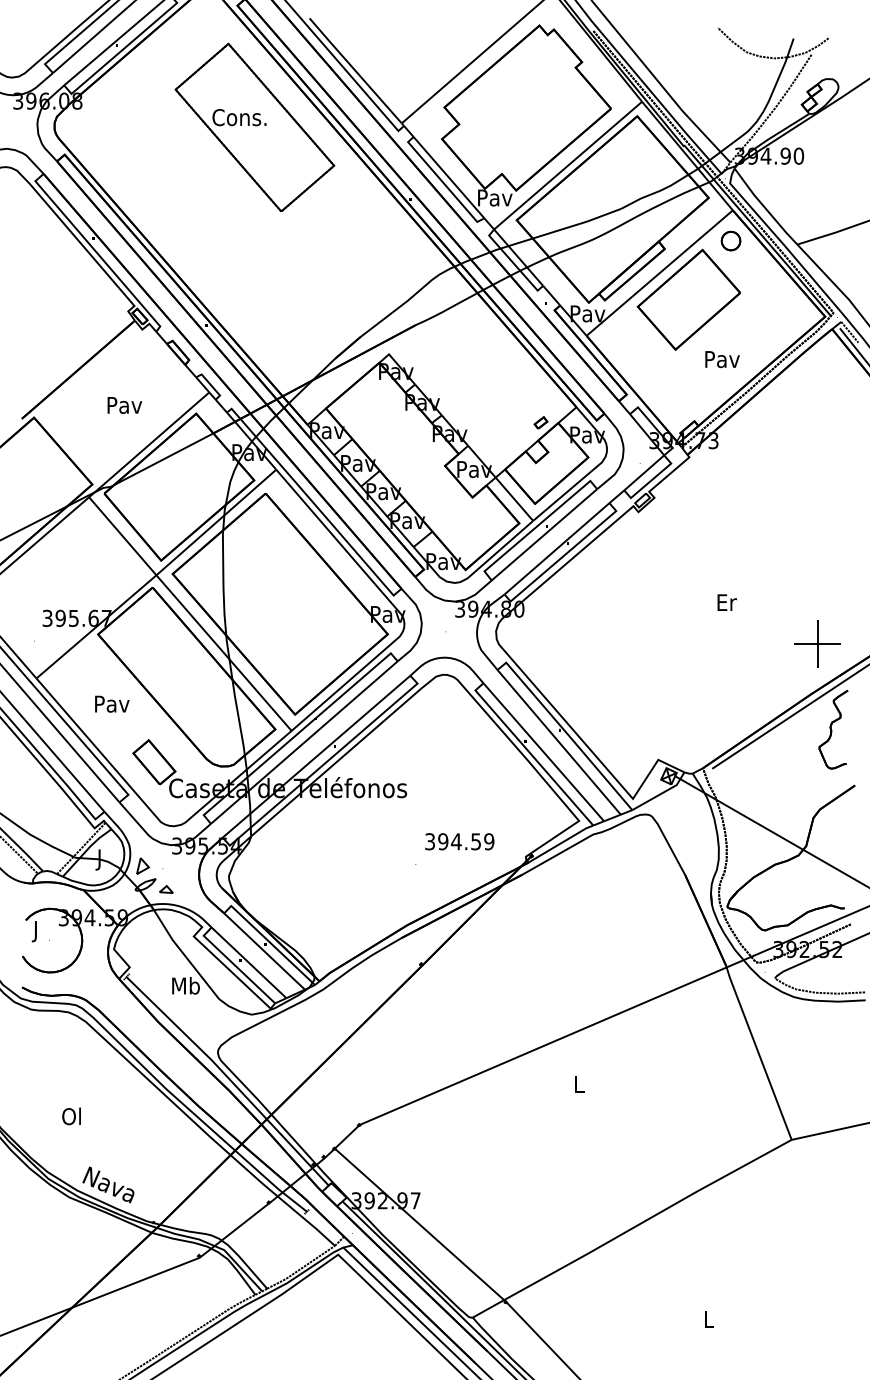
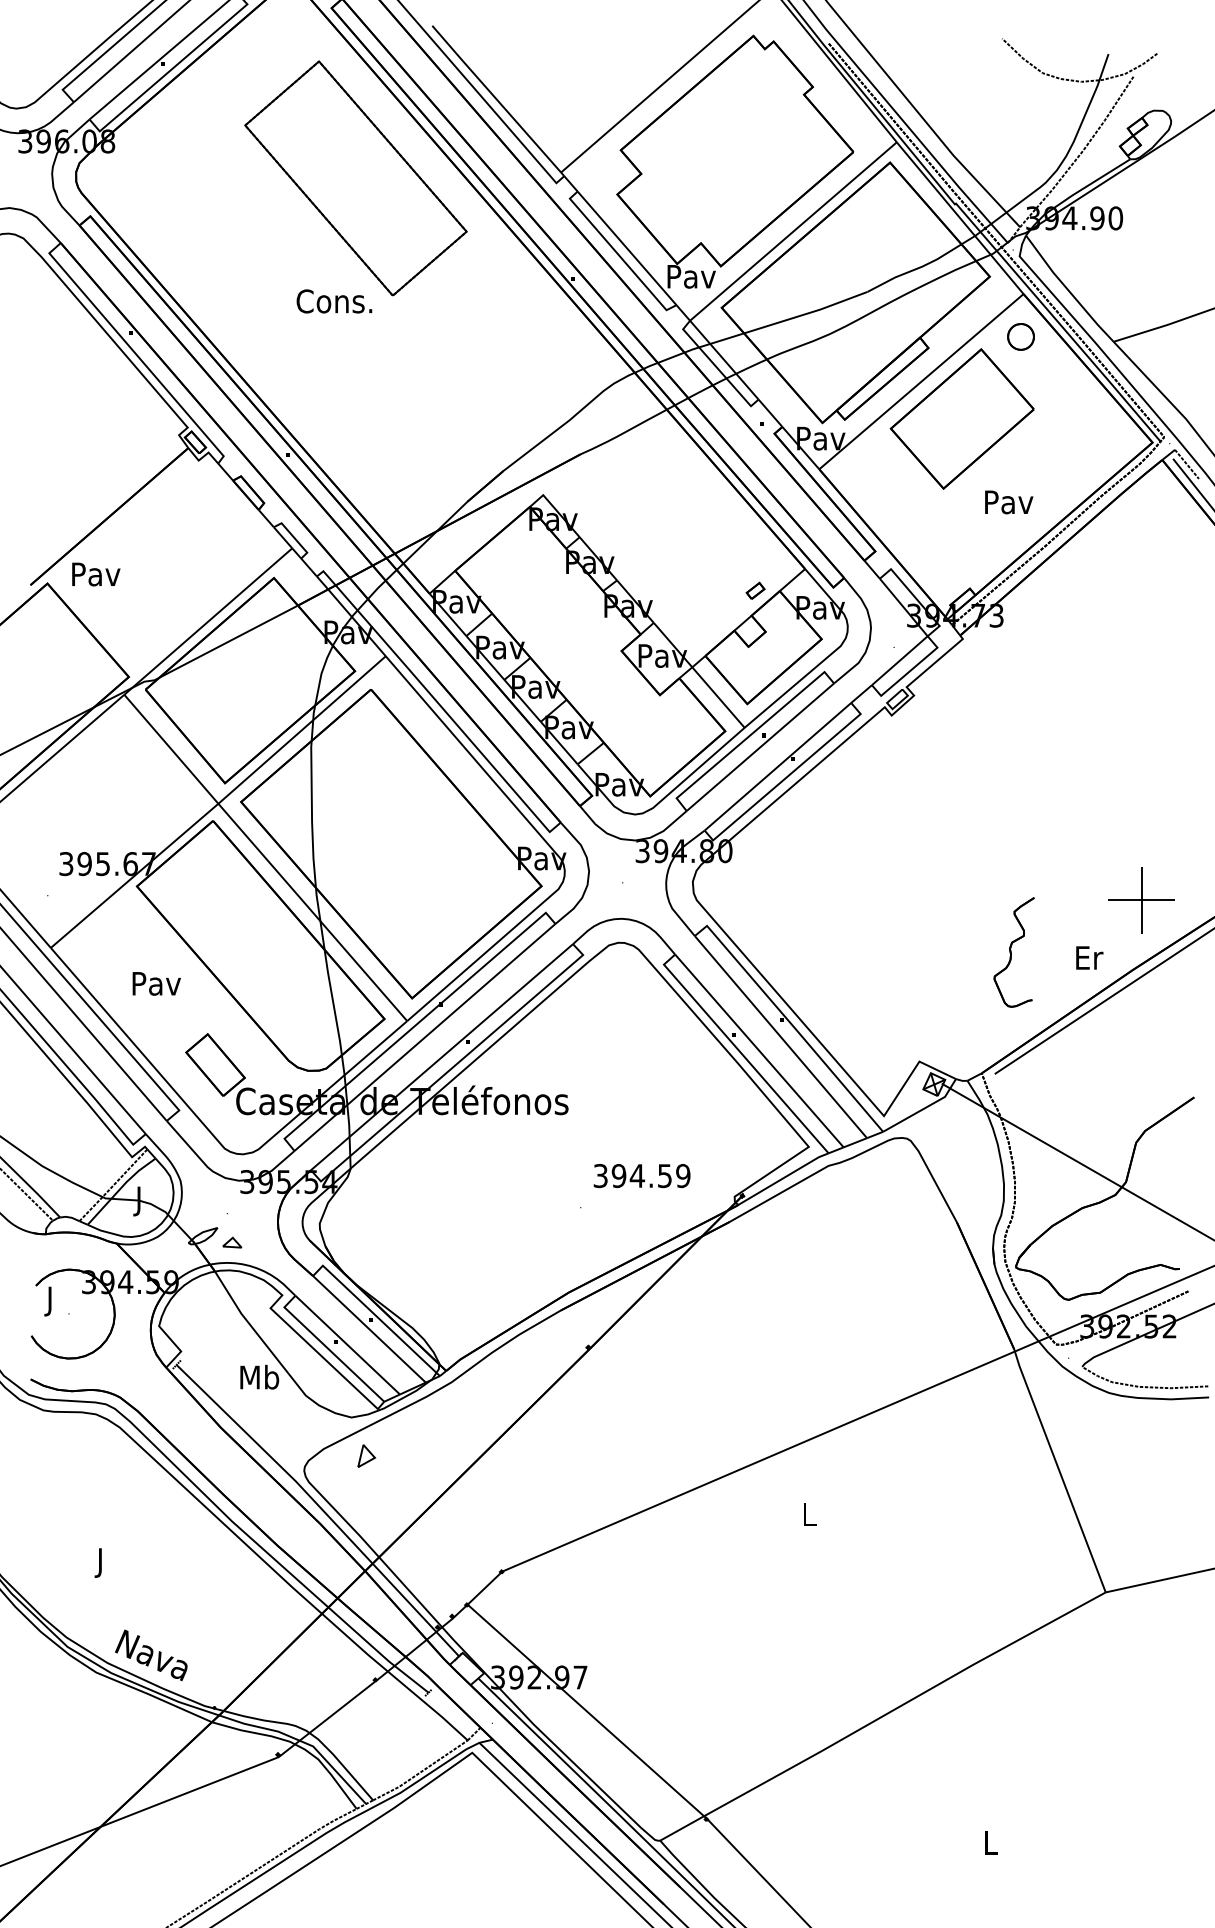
text: (239, 117) -> (334, 301), moved
text: (125, 405) -> (96, 574), moved
text: (727, 602) -> (1089, 957), moved
part: (833, 729) -> (1013, 952), moved
part: (142, 865) -> (366, 1455), moved
text: (71, 1118) -> (99, 1562), Ol -> J

